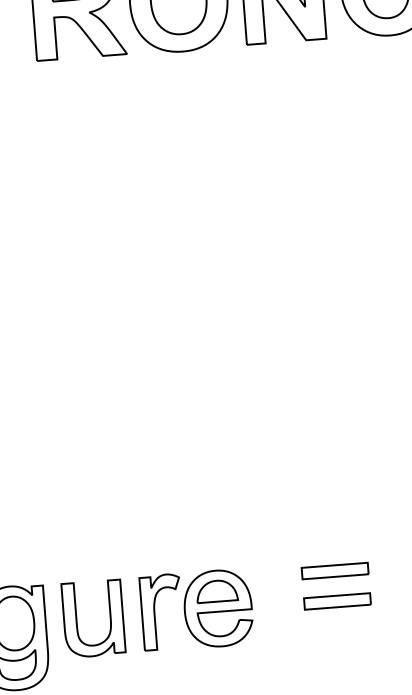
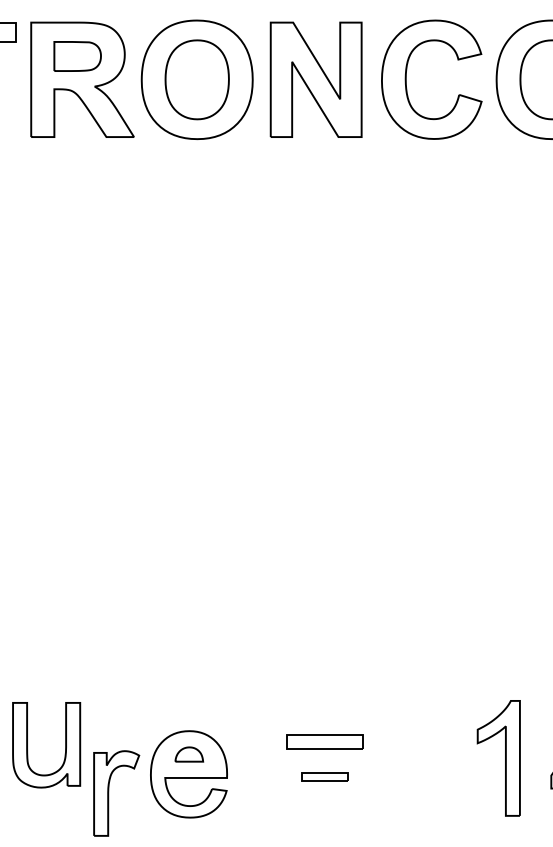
part: (217, 591) -> (189, 754), size x0.6
part: (337, 601) -> (324, 776), size x0.6
part: (155, 612) -> (109, 793), moved
part: (76, 620) -> (27, 745), moved

